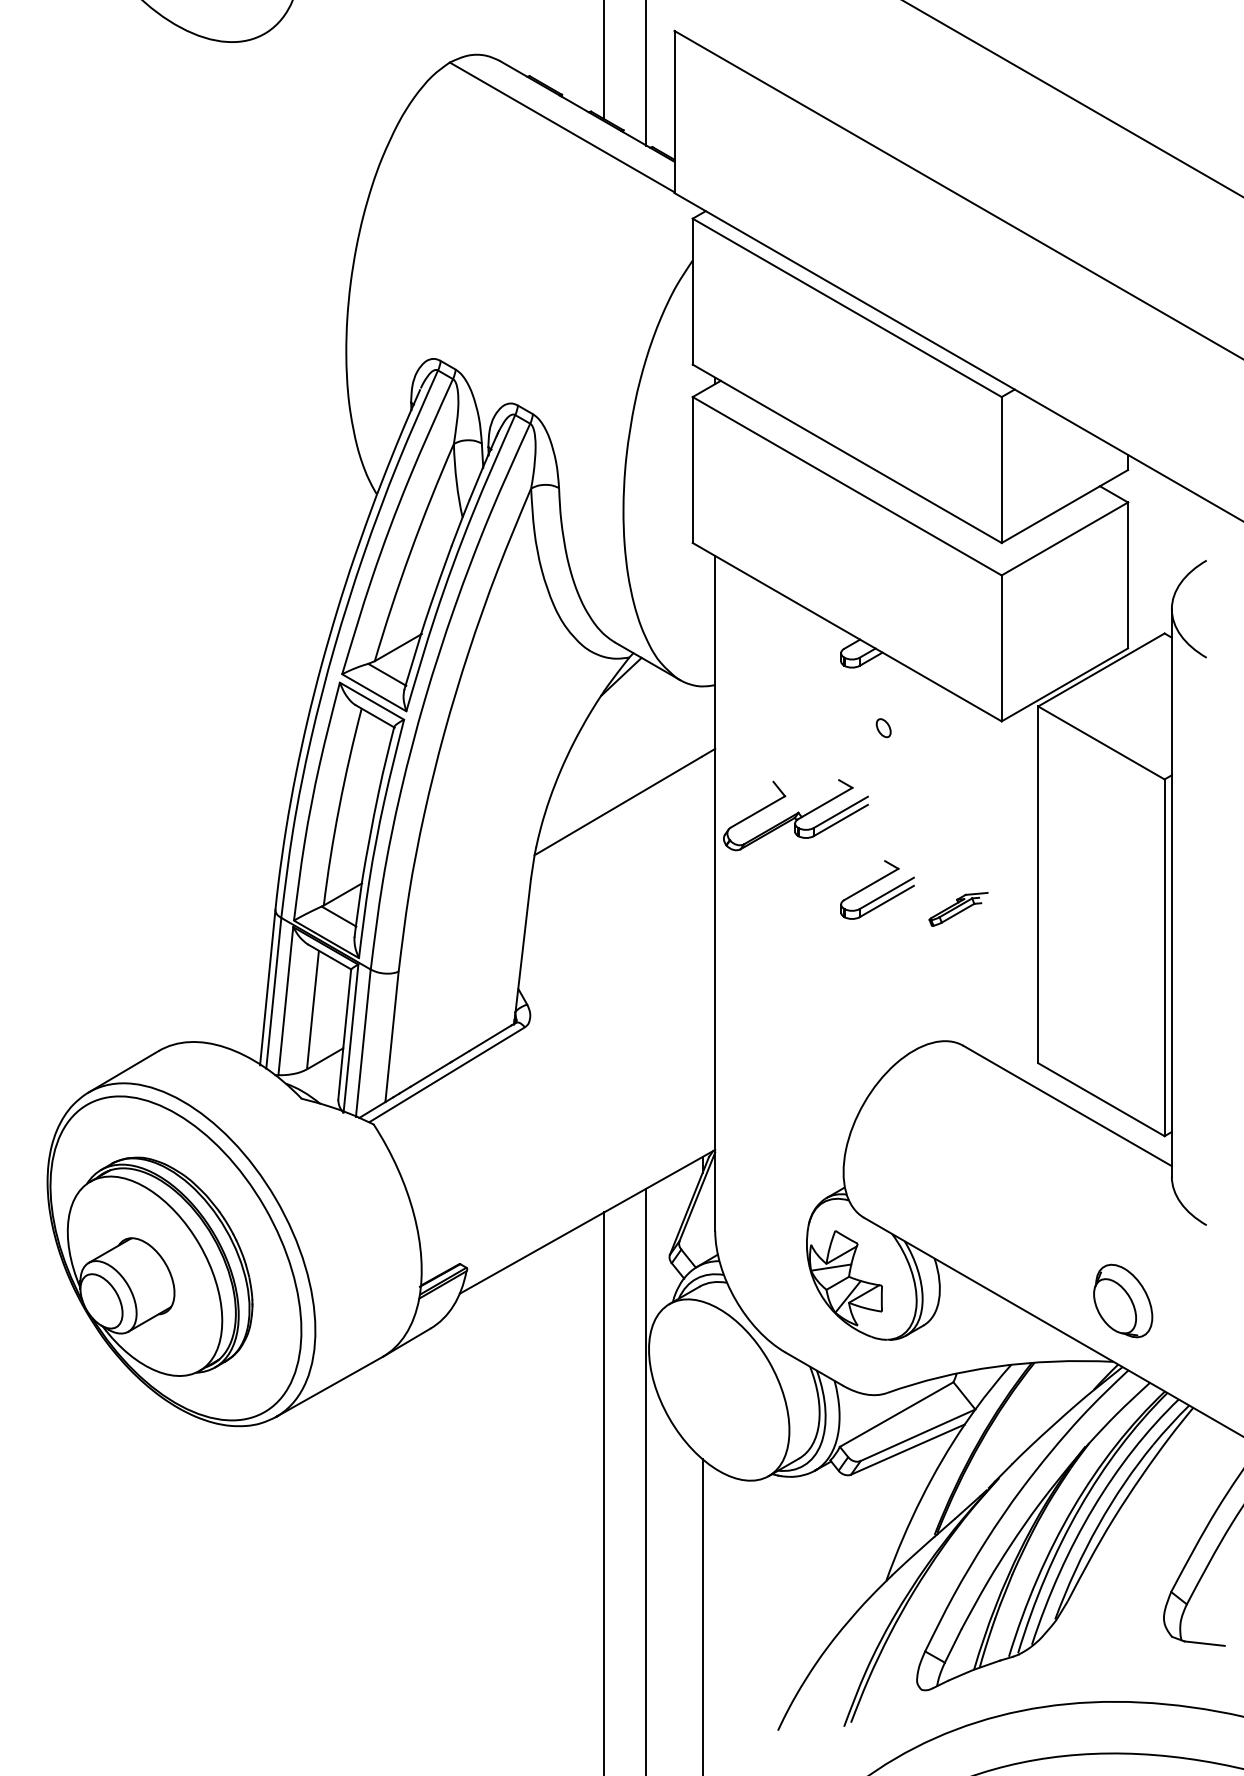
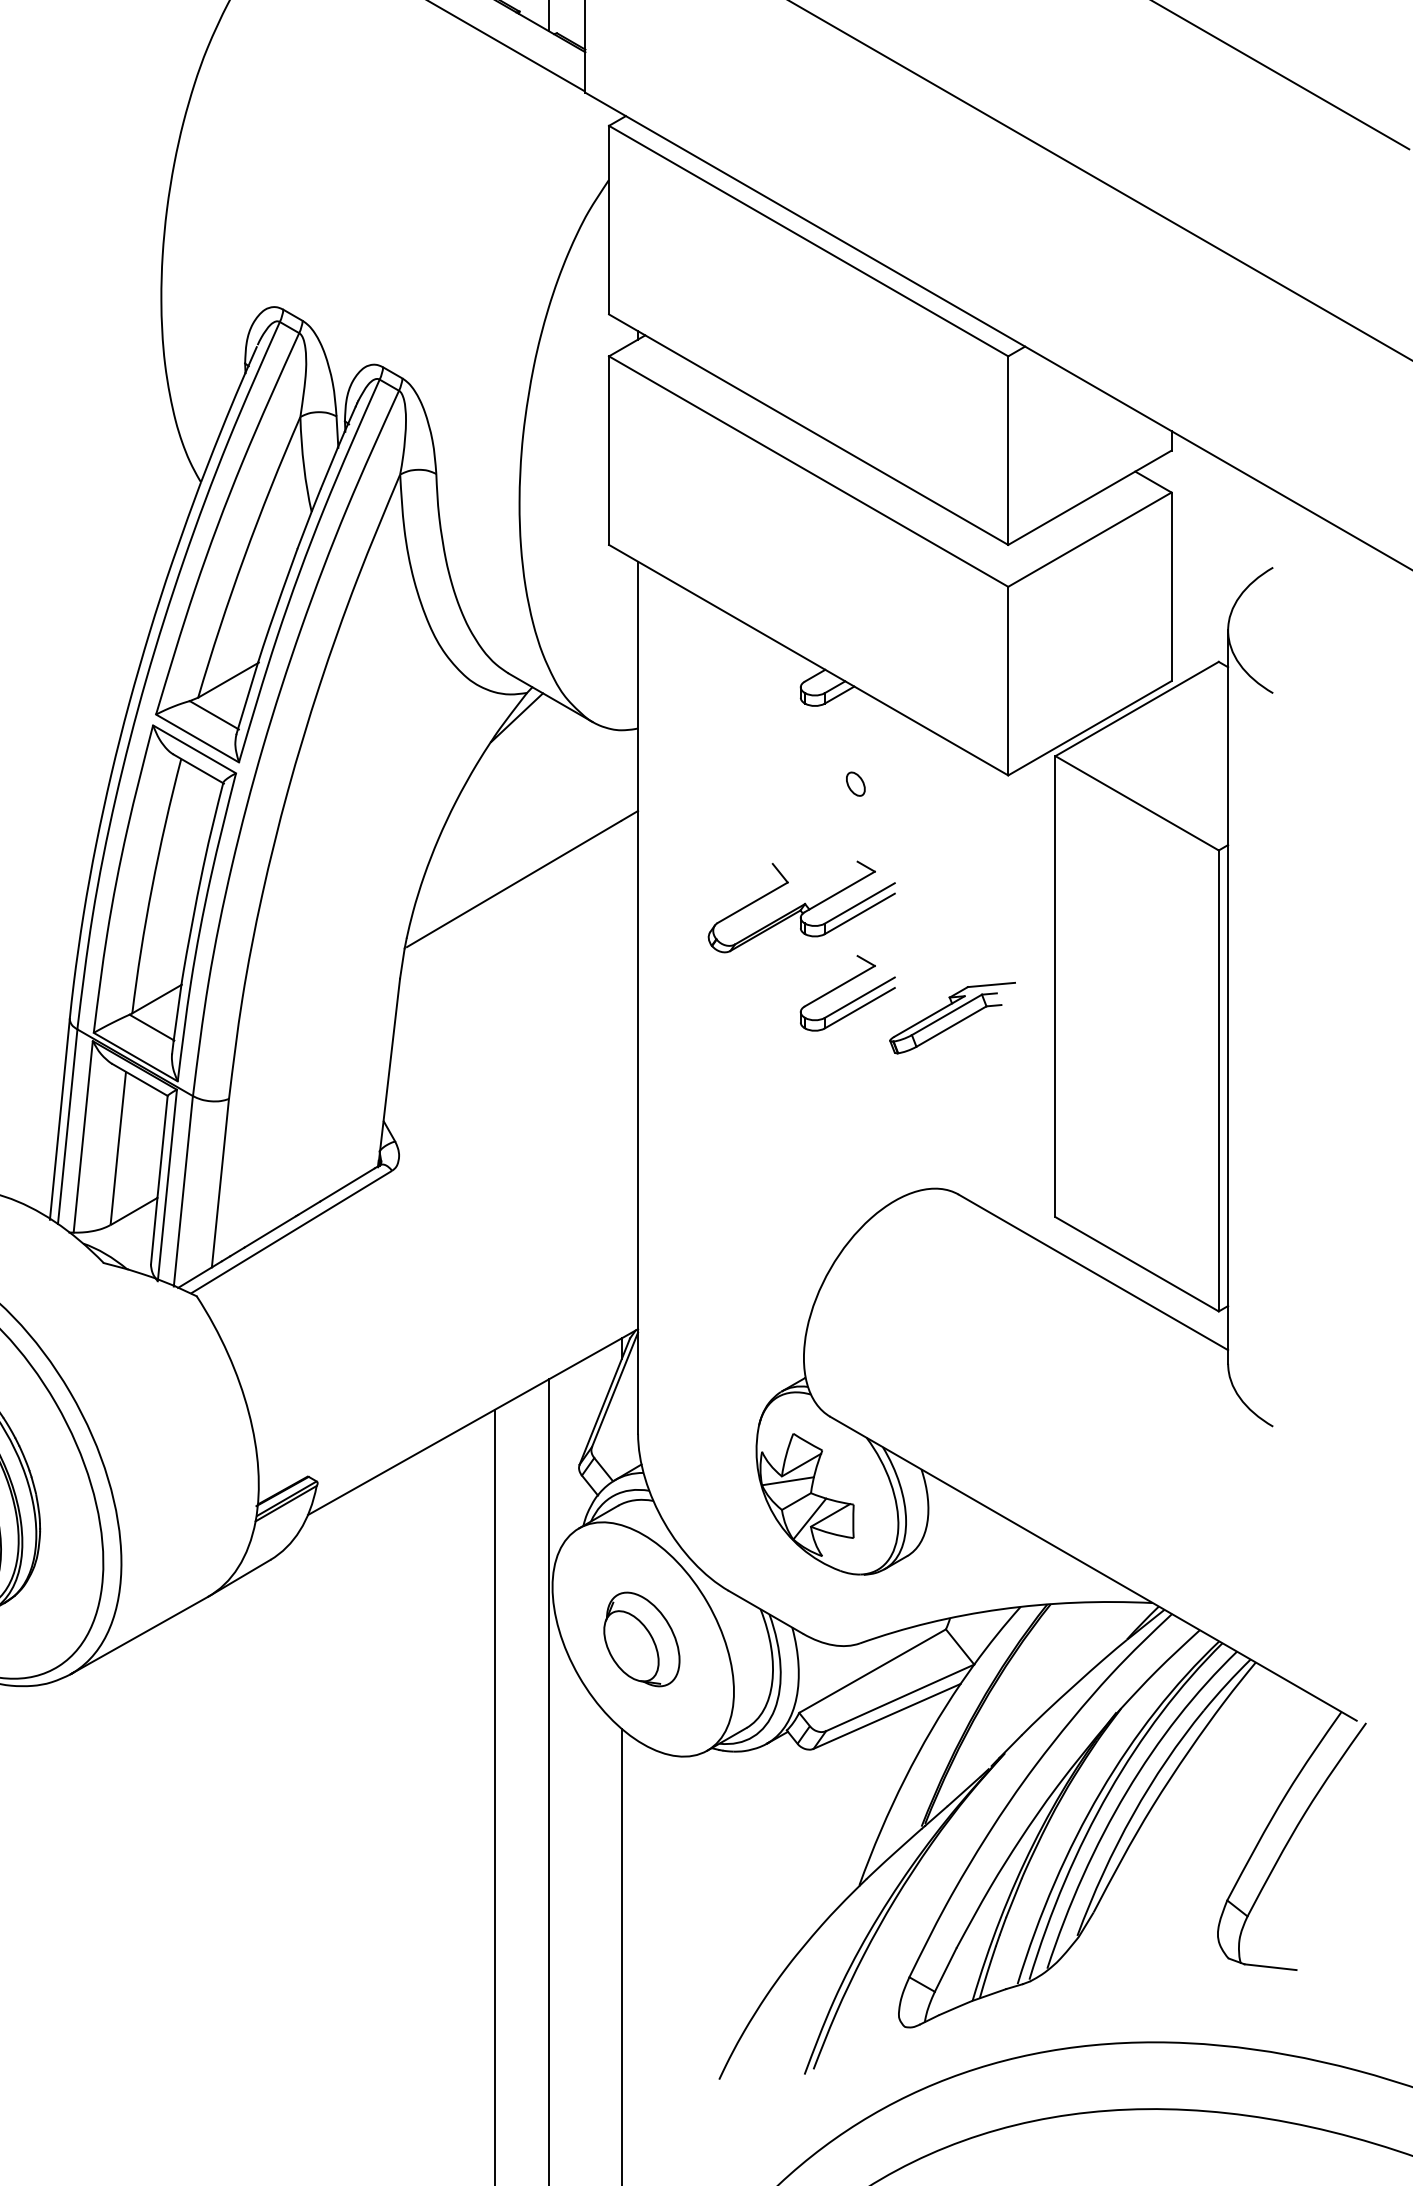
part: (795, 815) -> (801, 907), moved
part: (958, 909) -> (952, 1018), size x1.67
part: (1123, 1300) -> (642, 1638), moved

